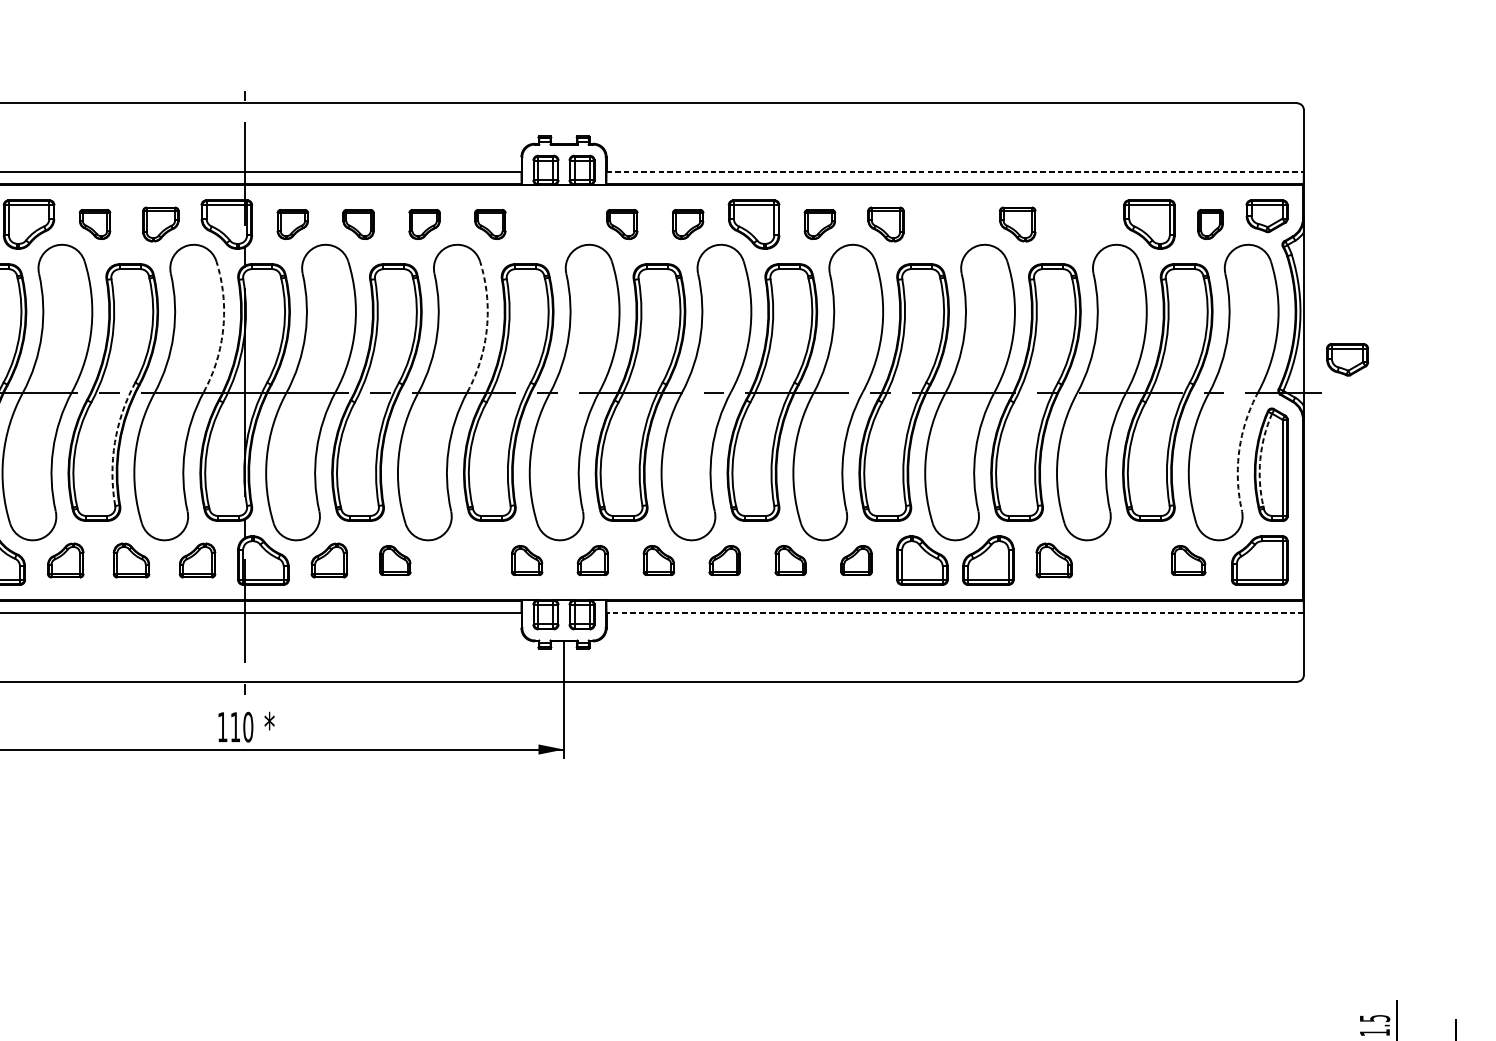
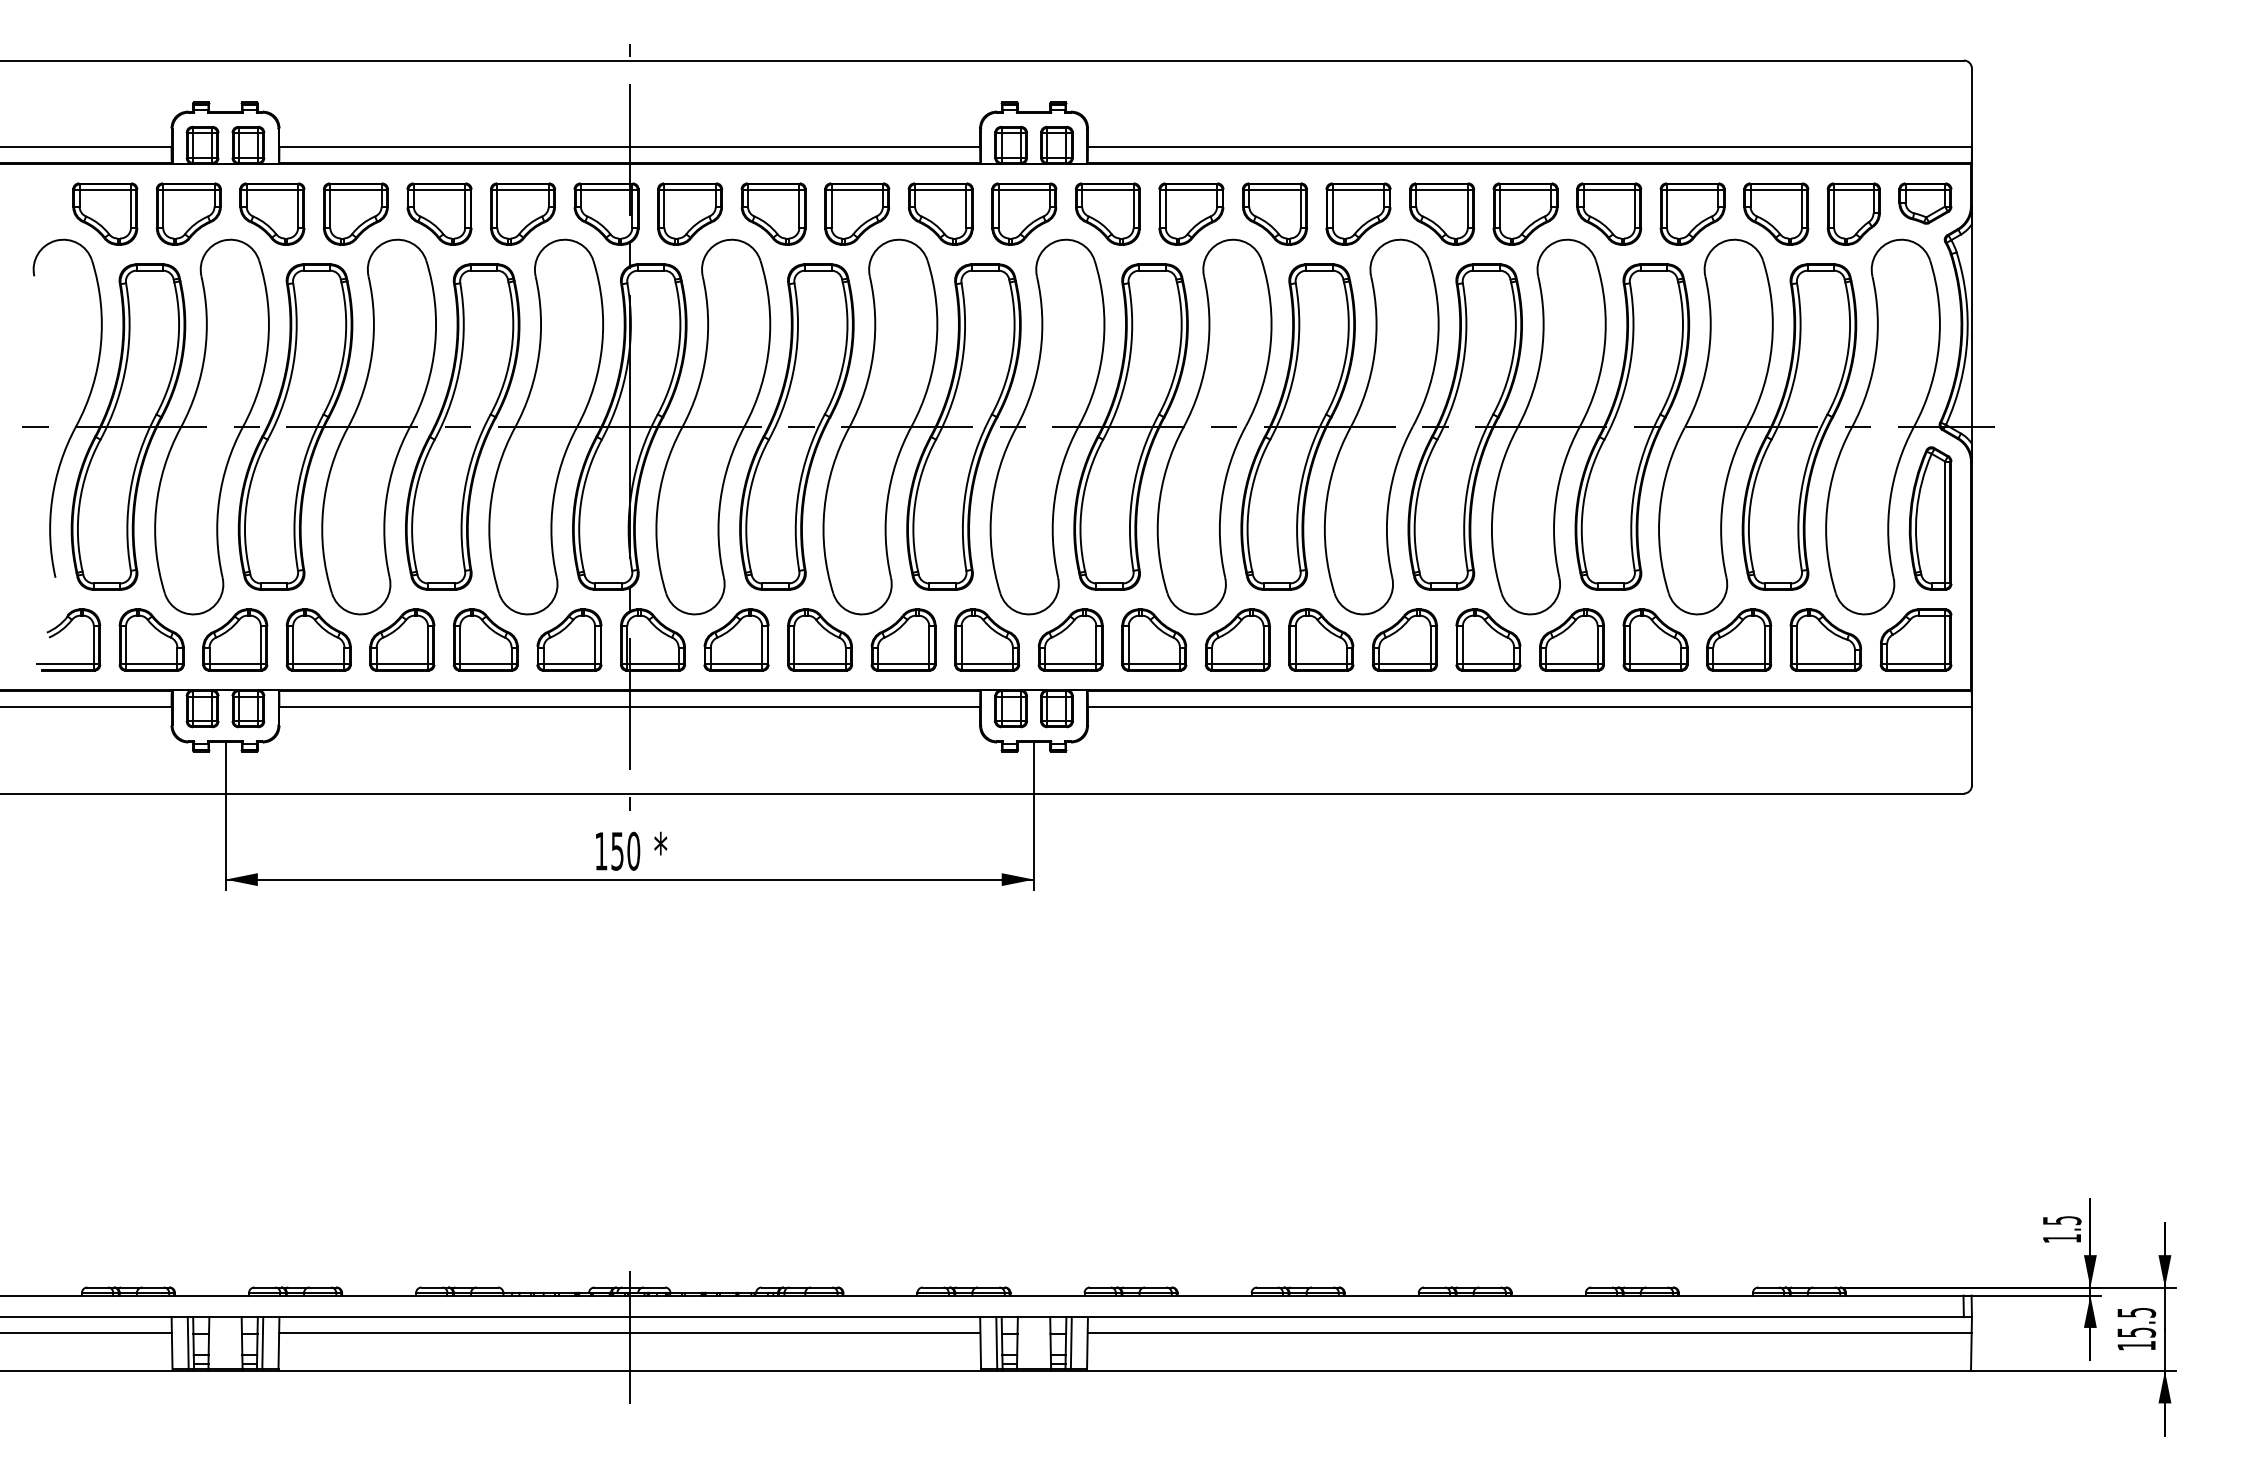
line: (955, 172) -> (1530, 147), dashed -> solid
part: (95, 224) -> (439, 213), size x1.67
part: (160, 224) -> (522, 213), size x1.43
part: (293, 224) -> (690, 213), size x1.67
part: (358, 224) -> (773, 213), size x1.67
part: (424, 224) -> (857, 213), size x1.67
part: (490, 224) -> (940, 213), size x1.67
part: (556, 224) -> (1024, 213), added
part: (621, 224) -> (1107, 213), size x1.67
part: (688, 224) -> (1191, 213), size x1.67
part: (819, 224) -> (1358, 213), size x1.67
part: (886, 224) -> (1442, 213), size x1.43
part: (951, 224) -> (1525, 213), added
part: (1017, 224) -> (1609, 213), size x1.43
part: (1083, 224) -> (1692, 213), added
part: (1210, 224) -> (1853, 213), size x1.67
arc: (223, 328) -> (602, 345), dashed -> solid
arc: (487, 328) -> (936, 345), dashed -> solid
part: (1347, 359) -> (2027, 385), removed
arc: (114, 442) -> (464, 490), dashed -> solid
arc: (1239, 450) -> (1890, 500), dashed -> solid
arc: (1260, 459) -> (1916, 511), dashed -> solid
part: (65, 560) -> (402, 639), size x1.43
part: (131, 560) -> (485, 639), size x1.43
part: (197, 560) -> (569, 639), size x1.43
part: (329, 560) -> (736, 639), size x1.43
part: (395, 560) -> (820, 639), size x1.67
part: (461, 560) -> (903, 639), added
part: (527, 560) -> (987, 639), size x1.67
part: (592, 560) -> (1070, 639), size x1.67
part: (659, 560) -> (1154, 639), size x1.67
part: (724, 560) -> (1237, 639), size x1.67
part: (790, 560) -> (1321, 639), size x1.67
part: (856, 560) -> (1404, 639), size x1.67
part: (1054, 560) -> (1655, 639), size x1.43
part: (1120, 560) -> (1739, 639), added
part: (1188, 560) -> (1825, 639), size x1.67
line: (954, 613) -> (1529, 707), dashed -> solid
text: (235, 727) -> (617, 851), 110 -> 150

